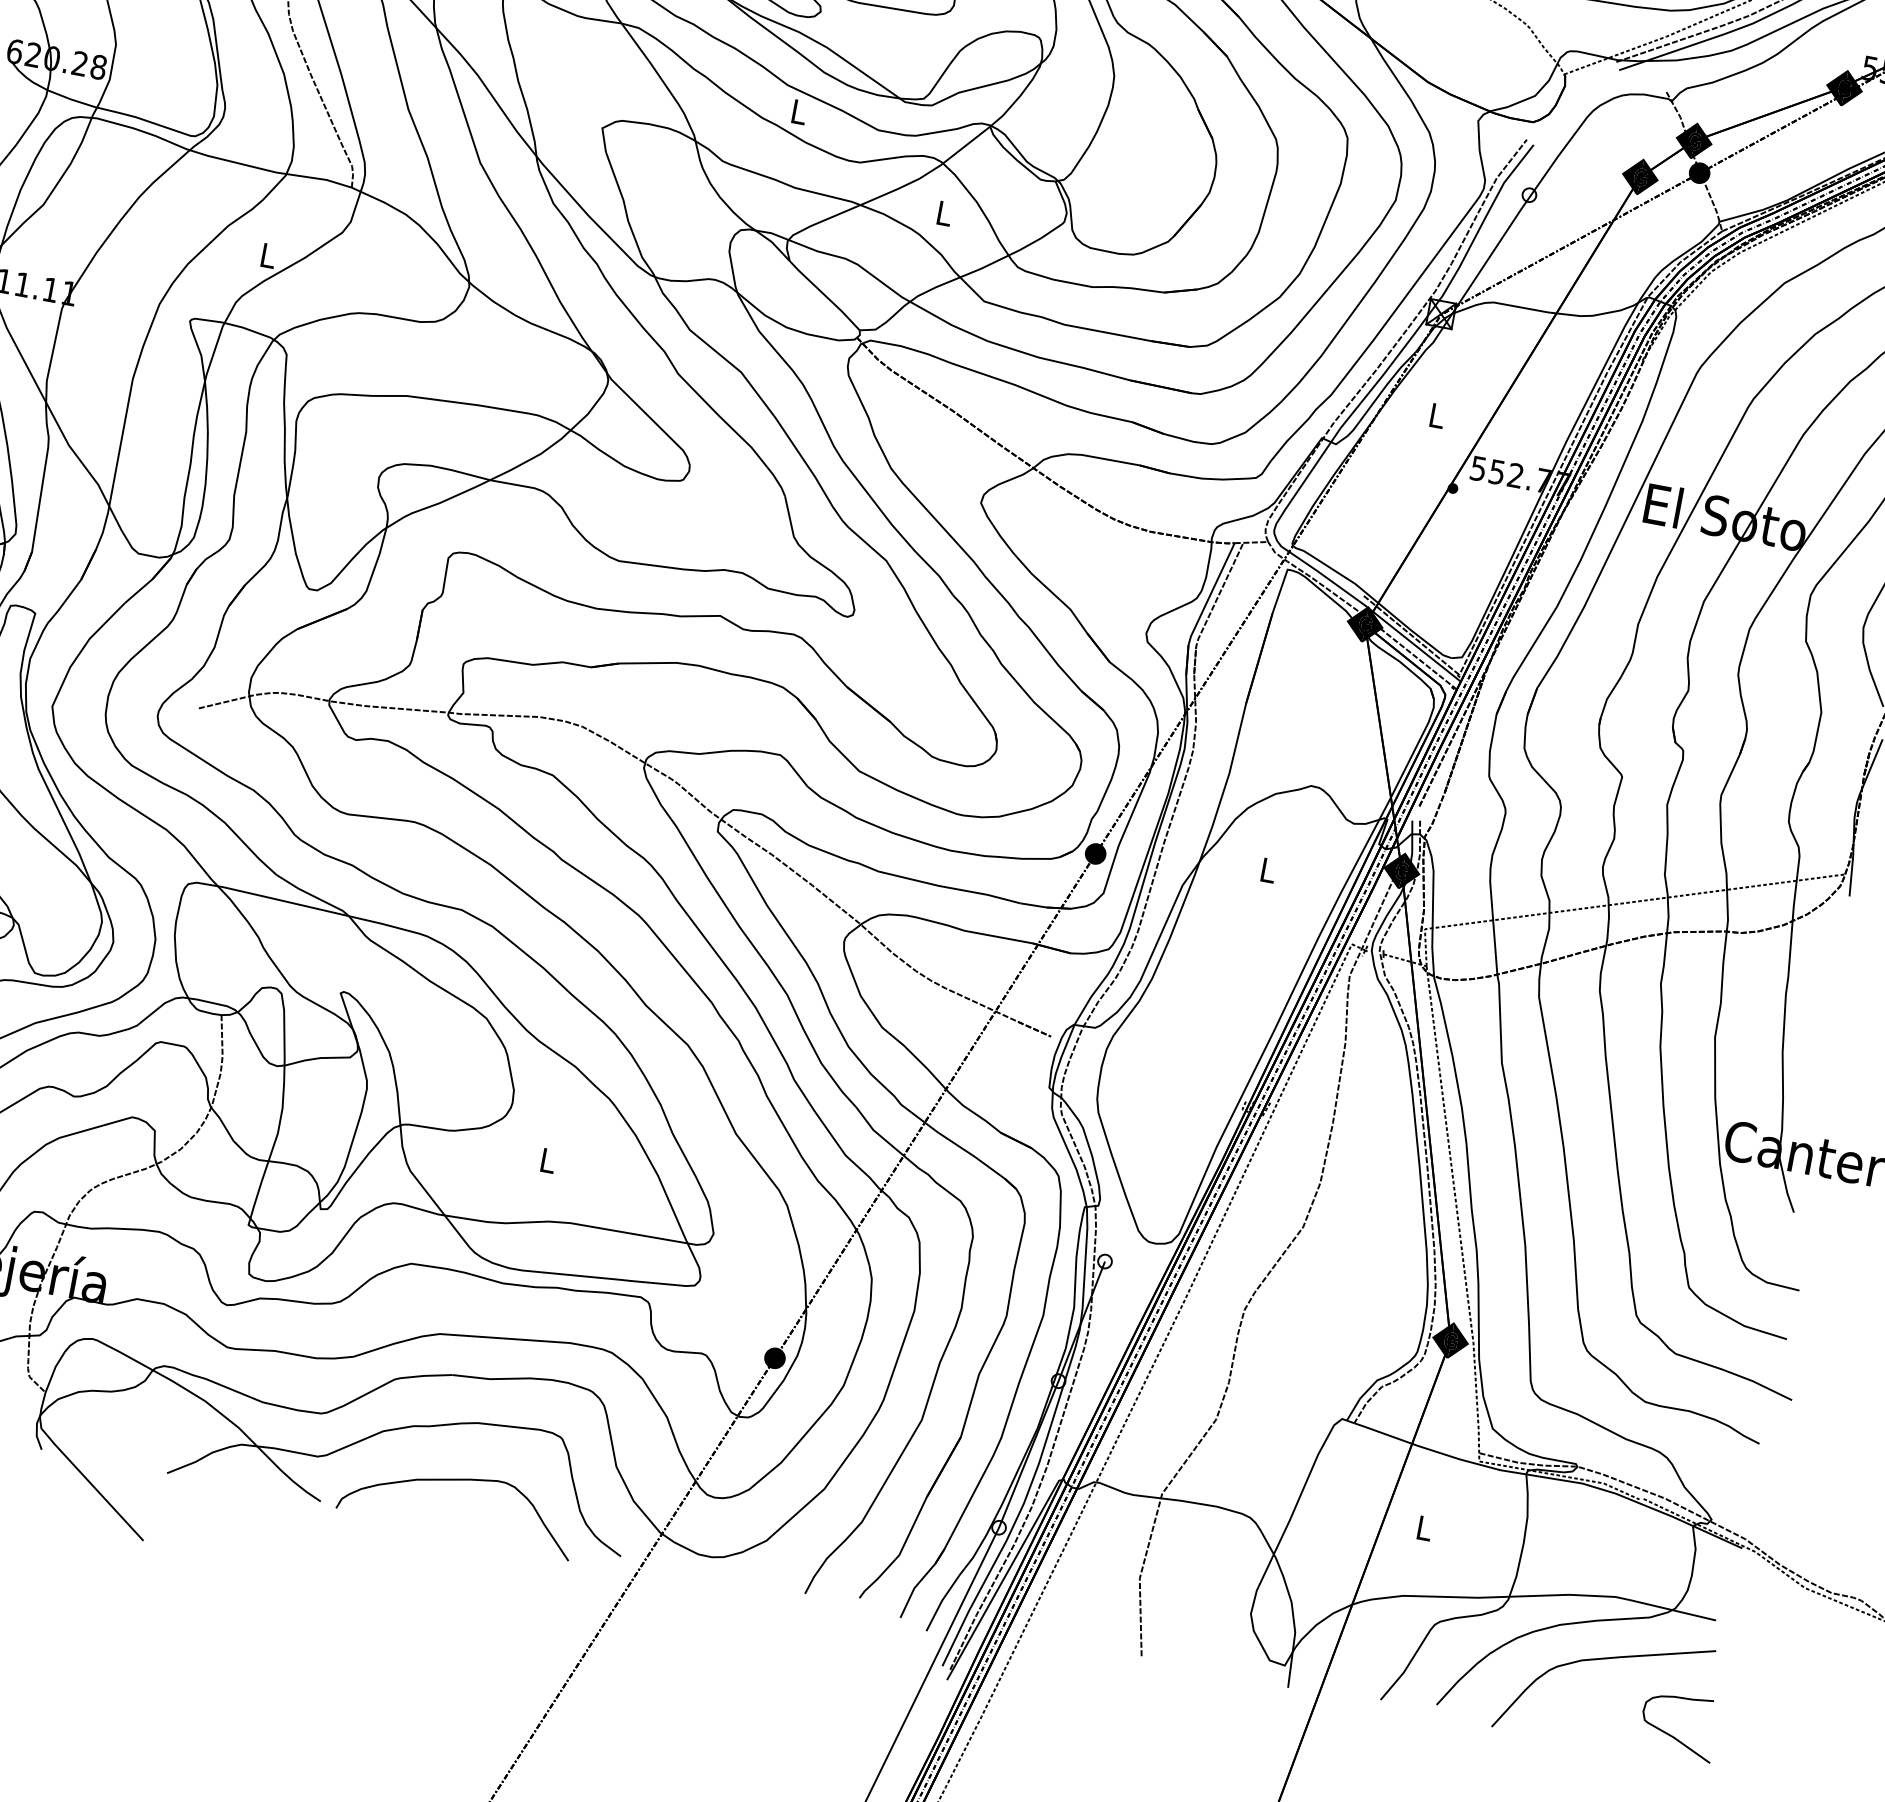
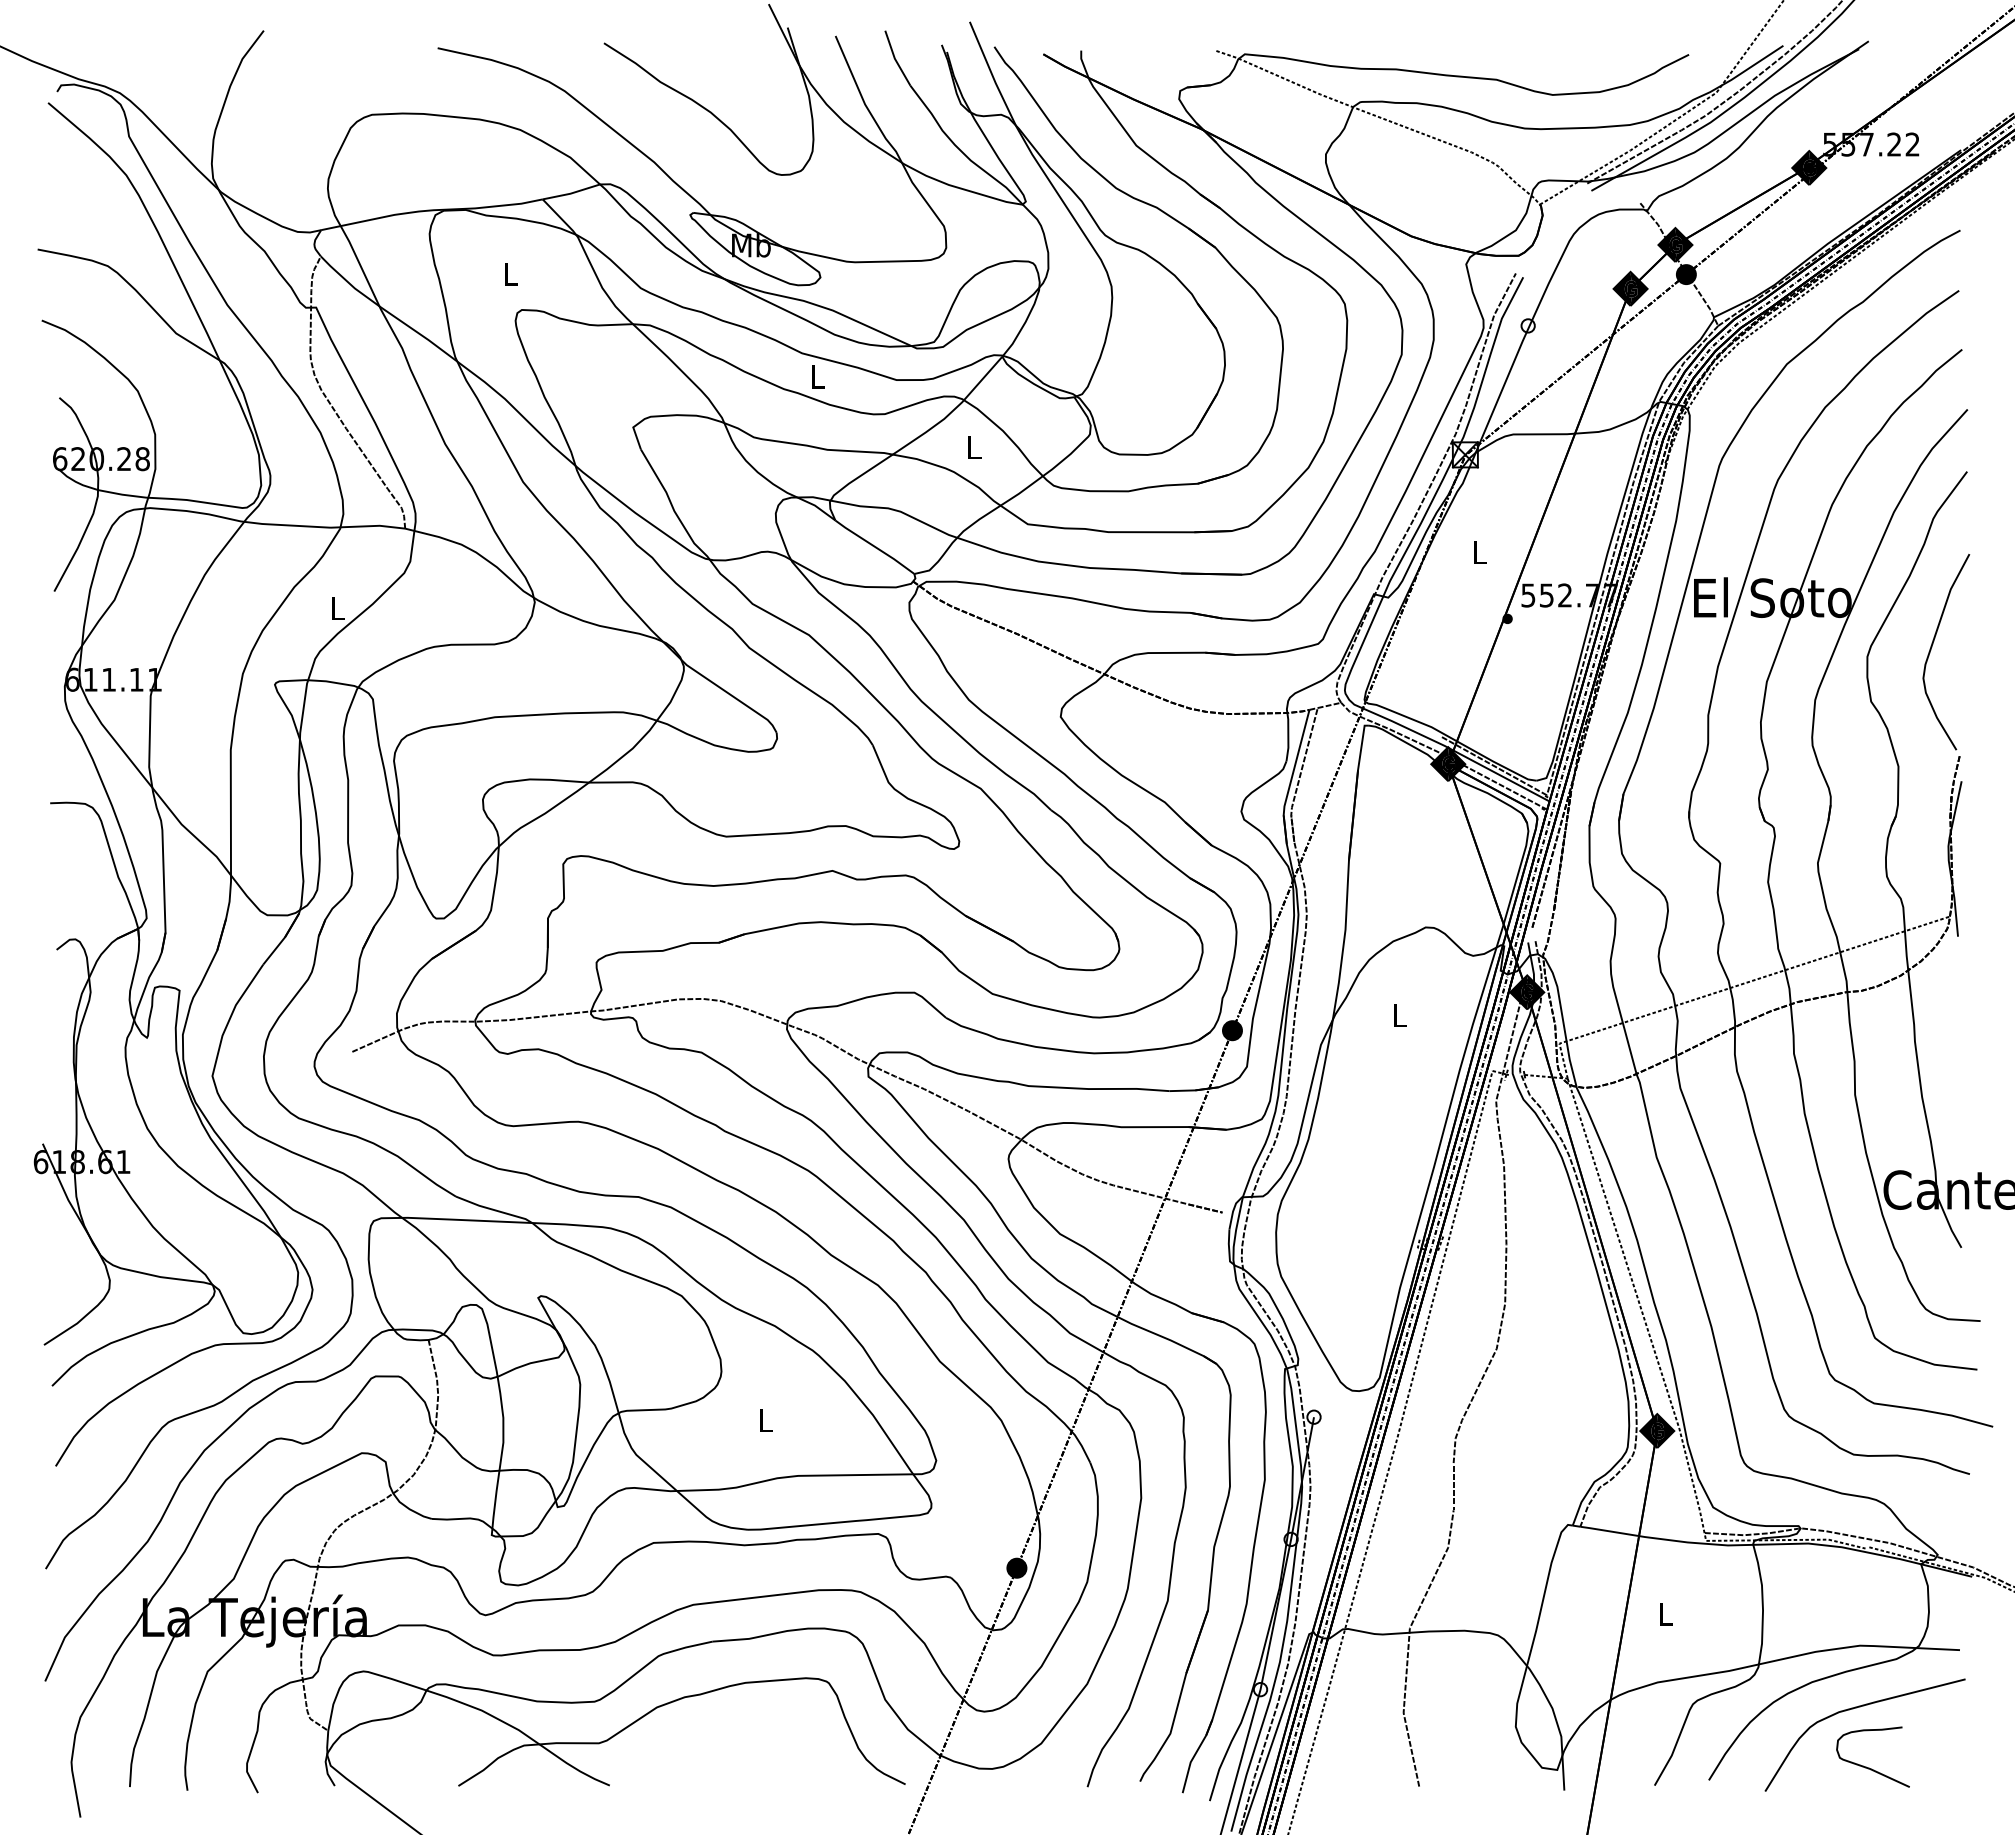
curve: (457, 1480) -> (736, 1741), removed
curve: (1673, 1735) -> (1869, 1767), moved

